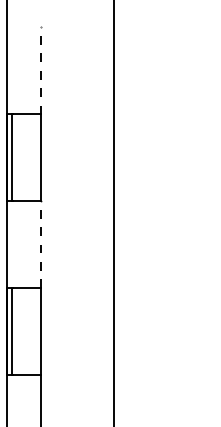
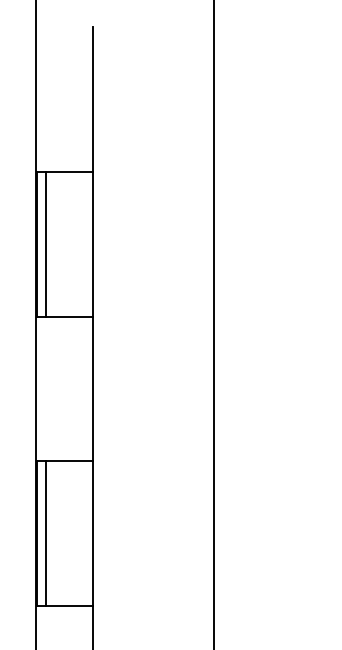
line: (41, 70) -> (93, 98), dashed -> solid
line: (41, 244) -> (93, 388), dashed -> solid

